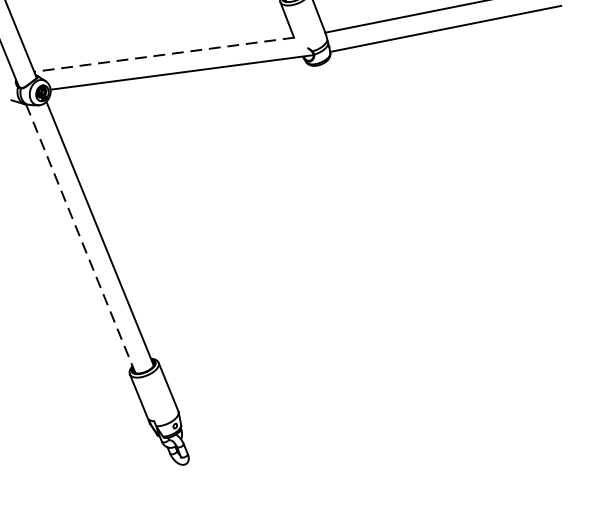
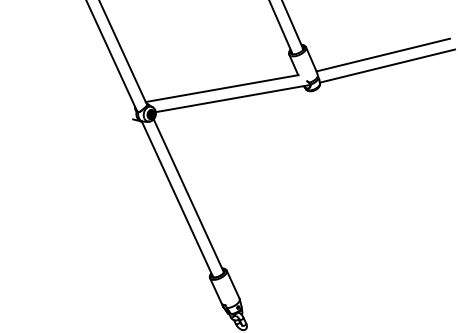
line: (165, 54) -> (222, 88), dashed -> solid
line: (80, 239) -> (177, 199), dashed -> solid

